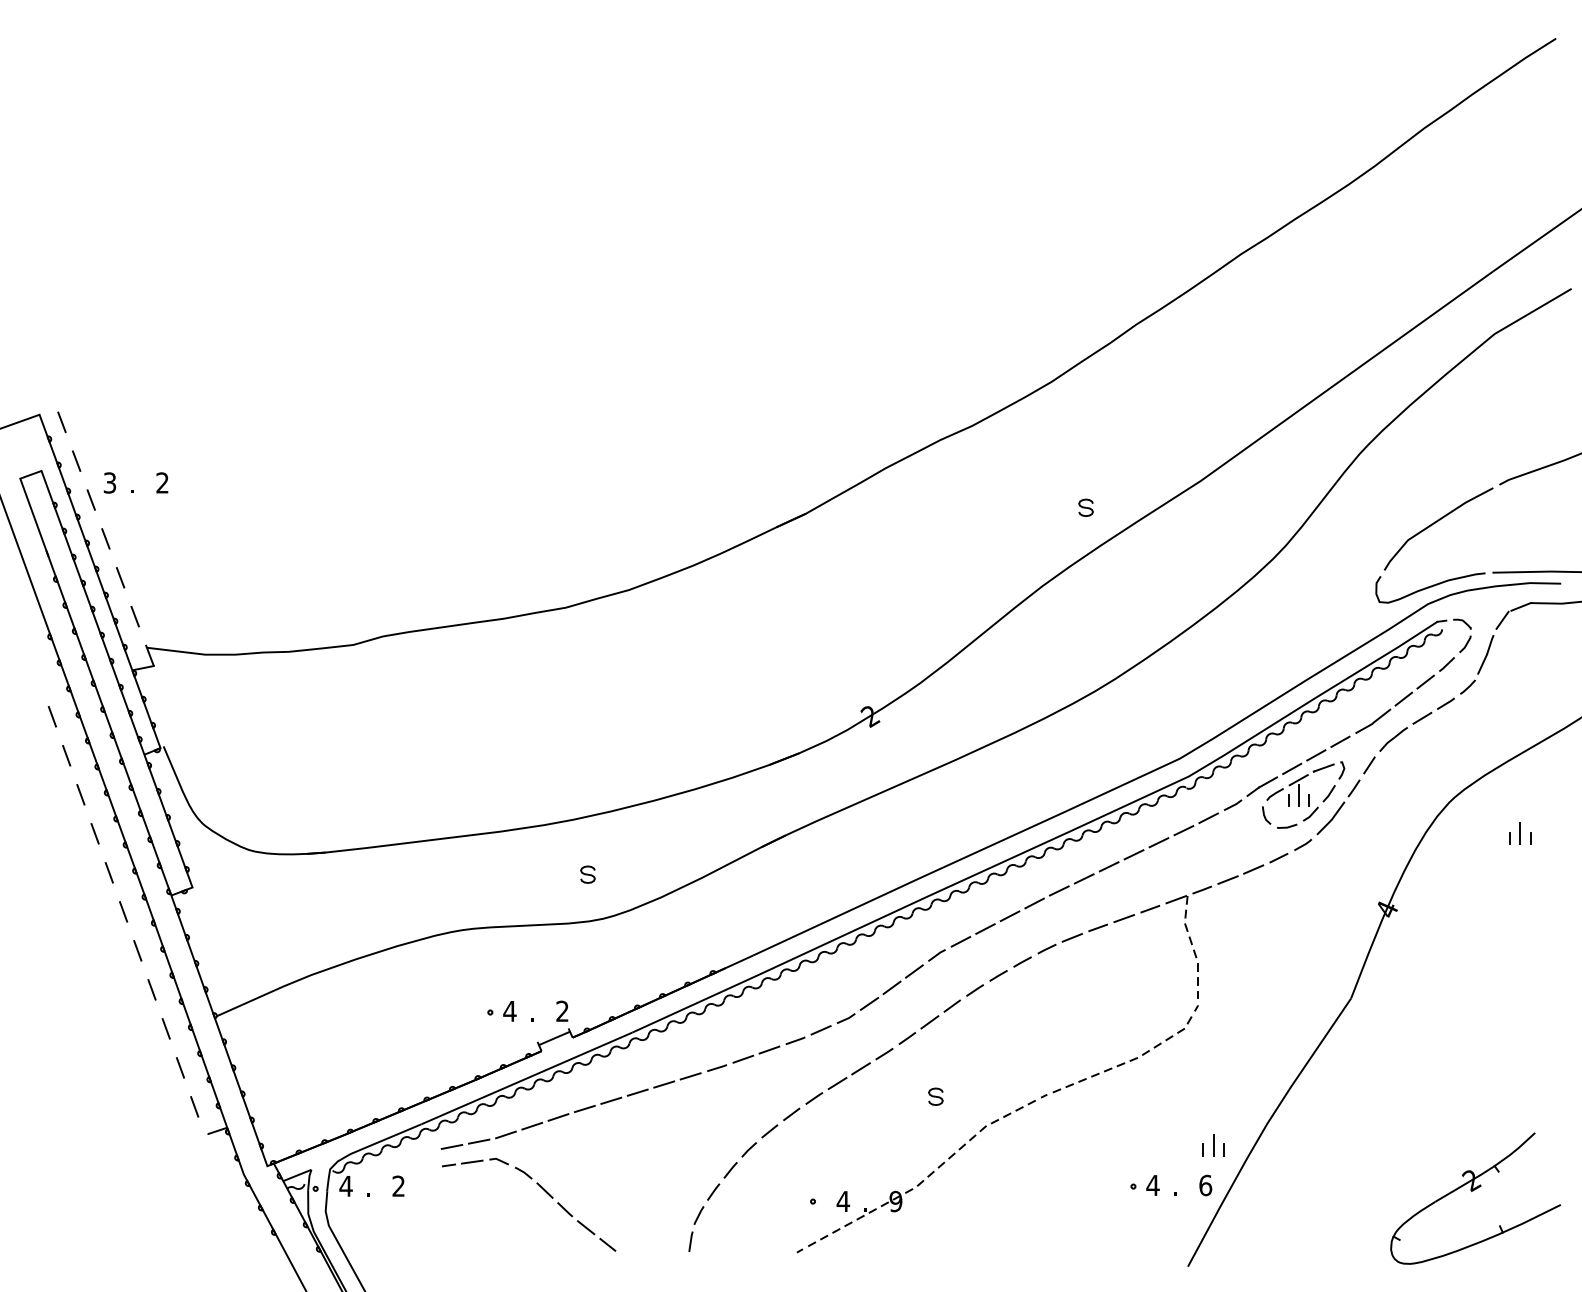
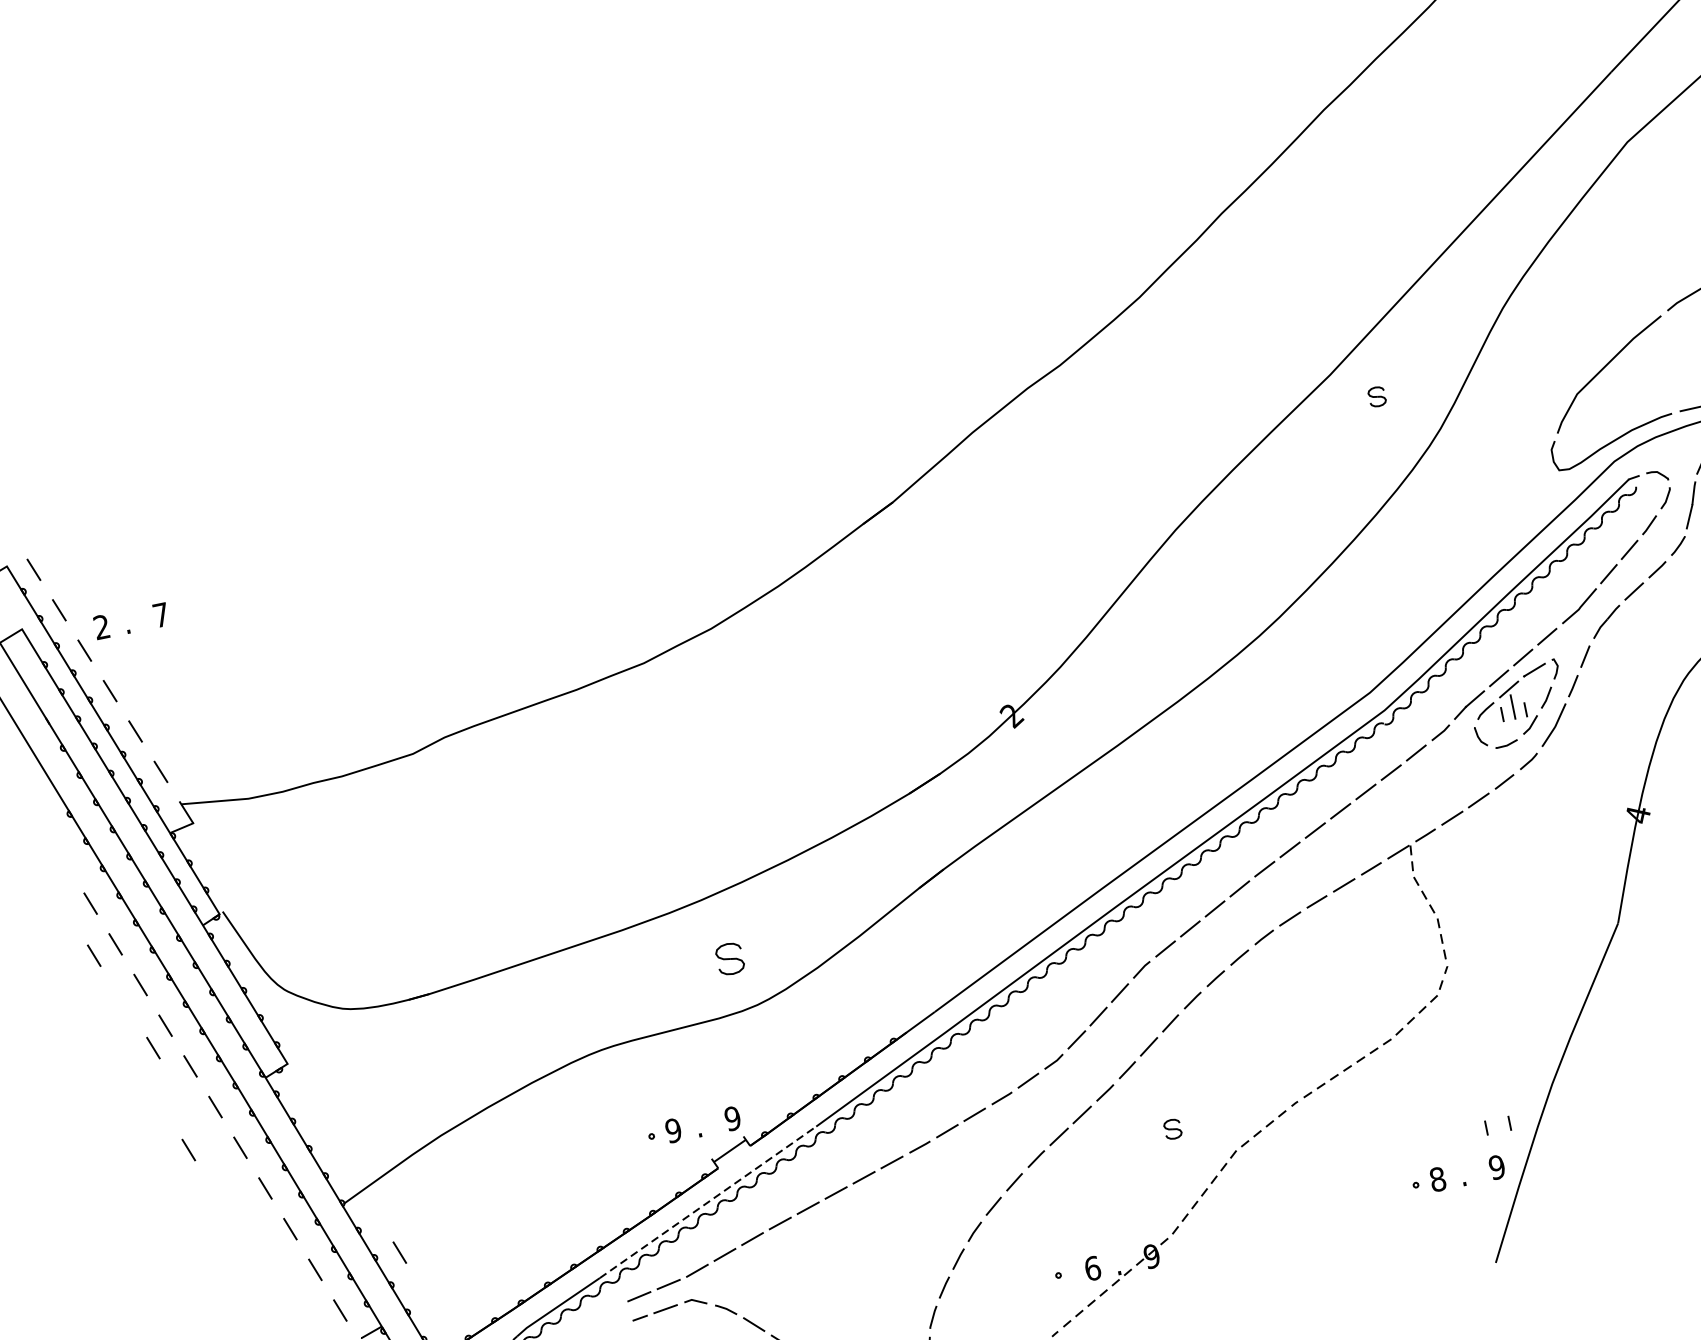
text: (109, 482) -> (101, 626), 3 -> 2
text: (162, 482) -> (160, 614), 2 -> 7
part: (1085, 507) -> (1376, 396), moved
line: (45, 761) -> (93, 955), added
line: (80, 850) -> (152, 1047), added
part: (587, 874) -> (729, 958), size x1.6
line: (92, 943) -> (187, 1149), added
text: (509, 1011) -> (673, 1130), 4 -> 9
text: (562, 1011) -> (732, 1118), 2 -> 9
line: (255, 1067) -> (399, 1252), added
line: (526, 1078) -> (707, 1202), solid -> dashed
line: (1213, 1145) -> (1496, 1120), removed
text: (1152, 1185) -> (1437, 1179), 4 -> 8
text: (1205, 1185) -> (1496, 1167), 6 -> 9
text: (843, 1201) -> (1092, 1268), 4 -> 6

